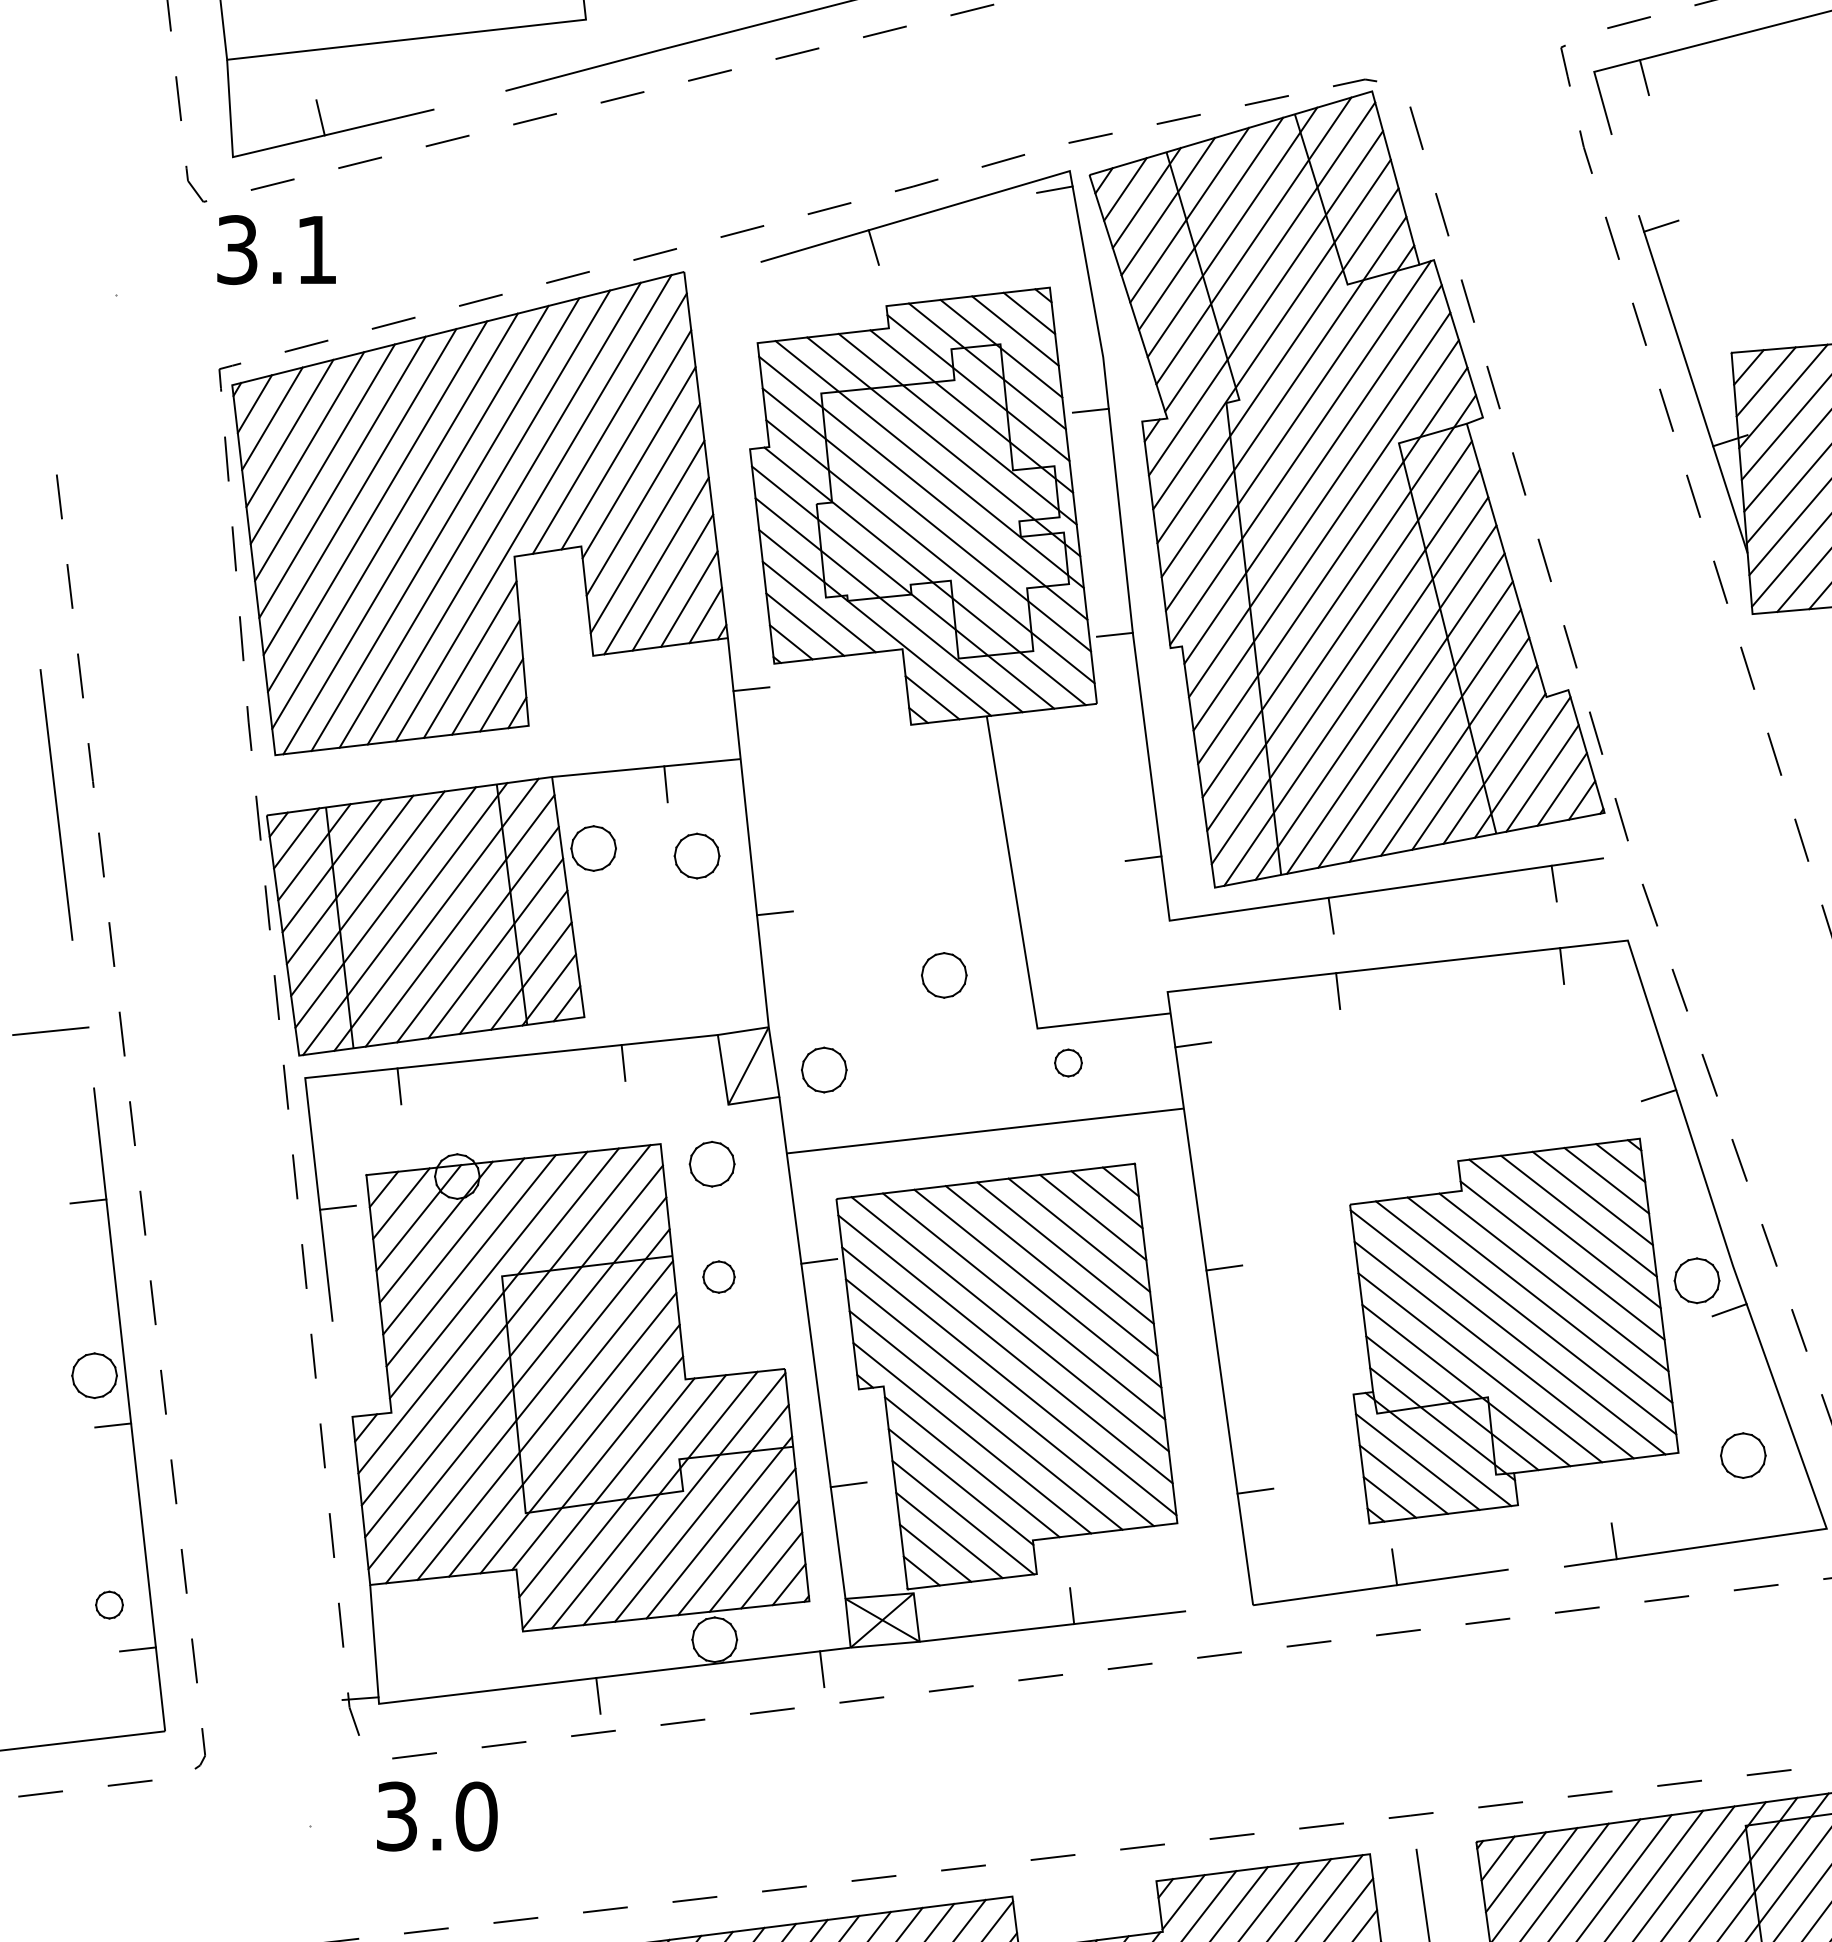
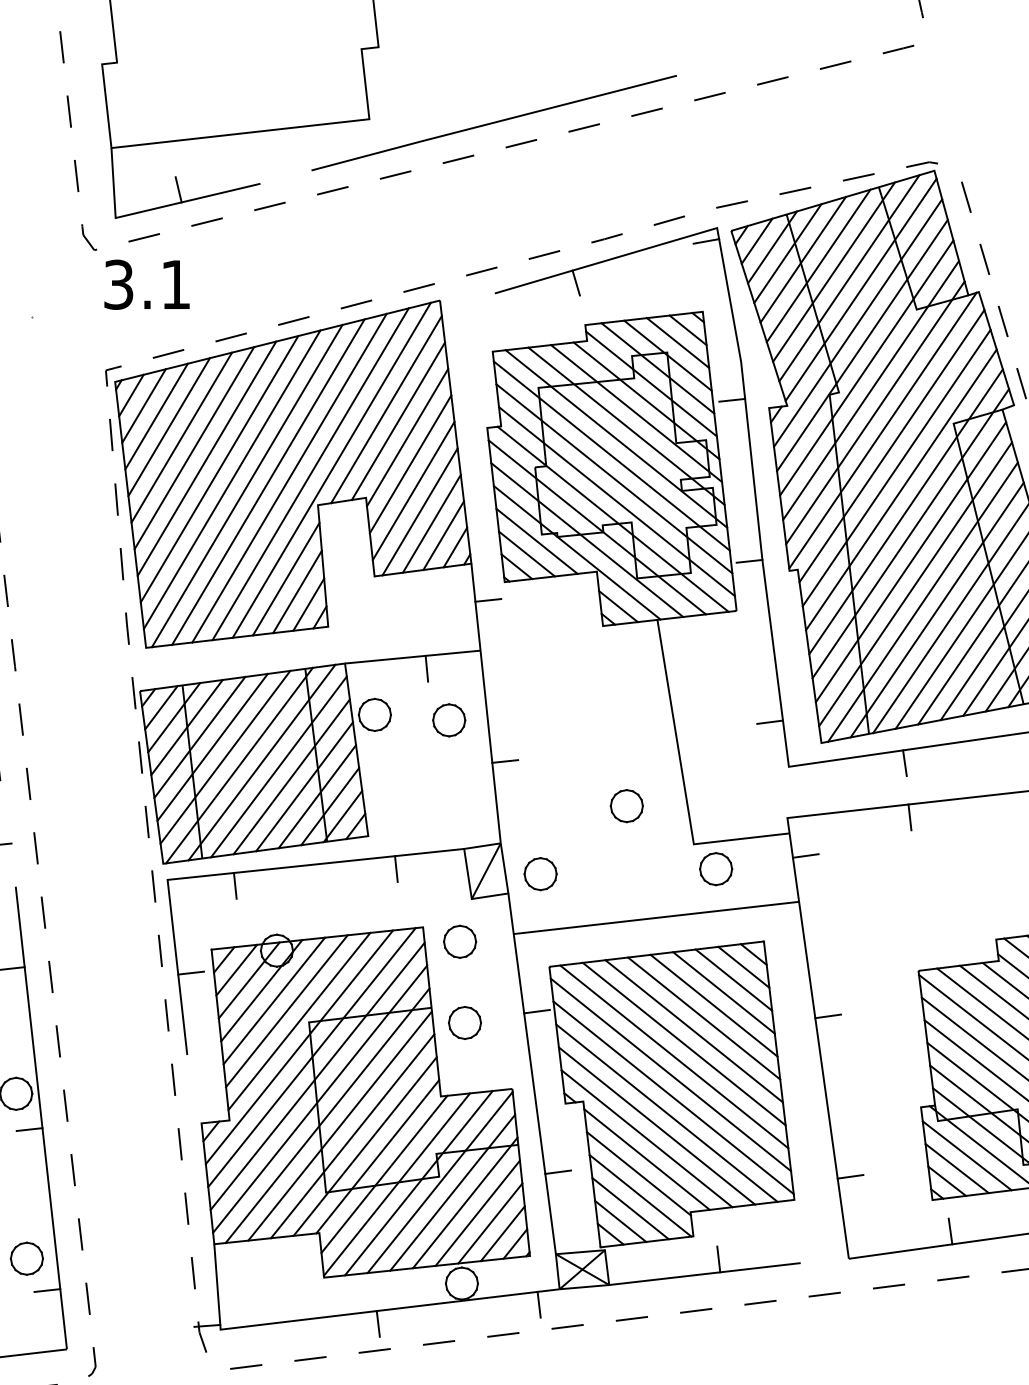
part: (1068, 1062) -> (716, 868), size x1.67
part: (718, 1276) -> (464, 1022), size x1.43
part: (109, 1604) -> (26, 1258), size x1.67

